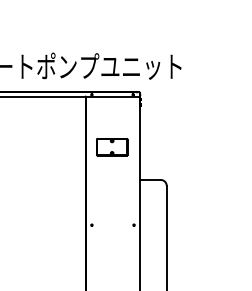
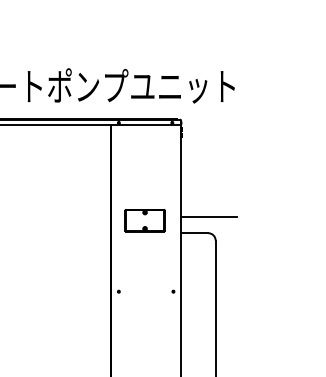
part: (111, 147) -> (144, 220), moved
line: (161, 167) -> (209, 217), added

